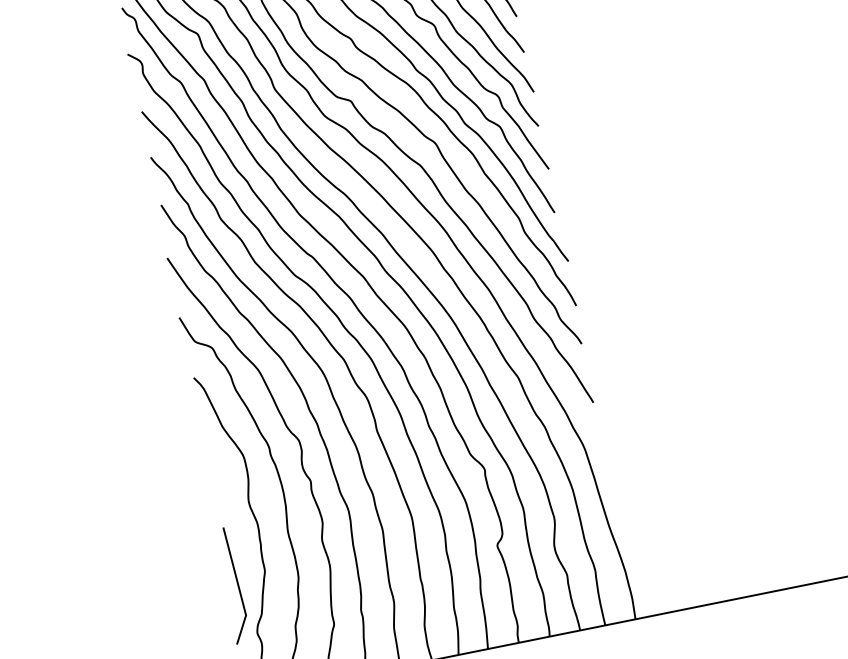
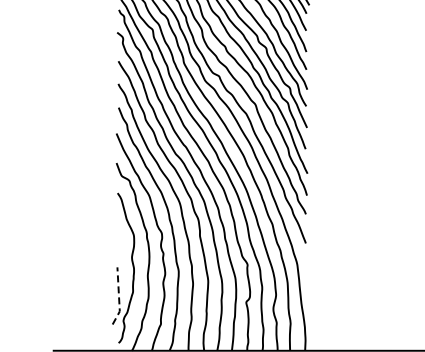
line: (239, 585) -> (119, 296), solid -> dashed

